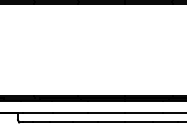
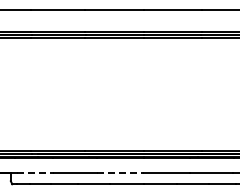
line: (37, 112) -> (35, 172), solid -> dashed
line: (106, 112) -> (120, 172), solid -> dashed

